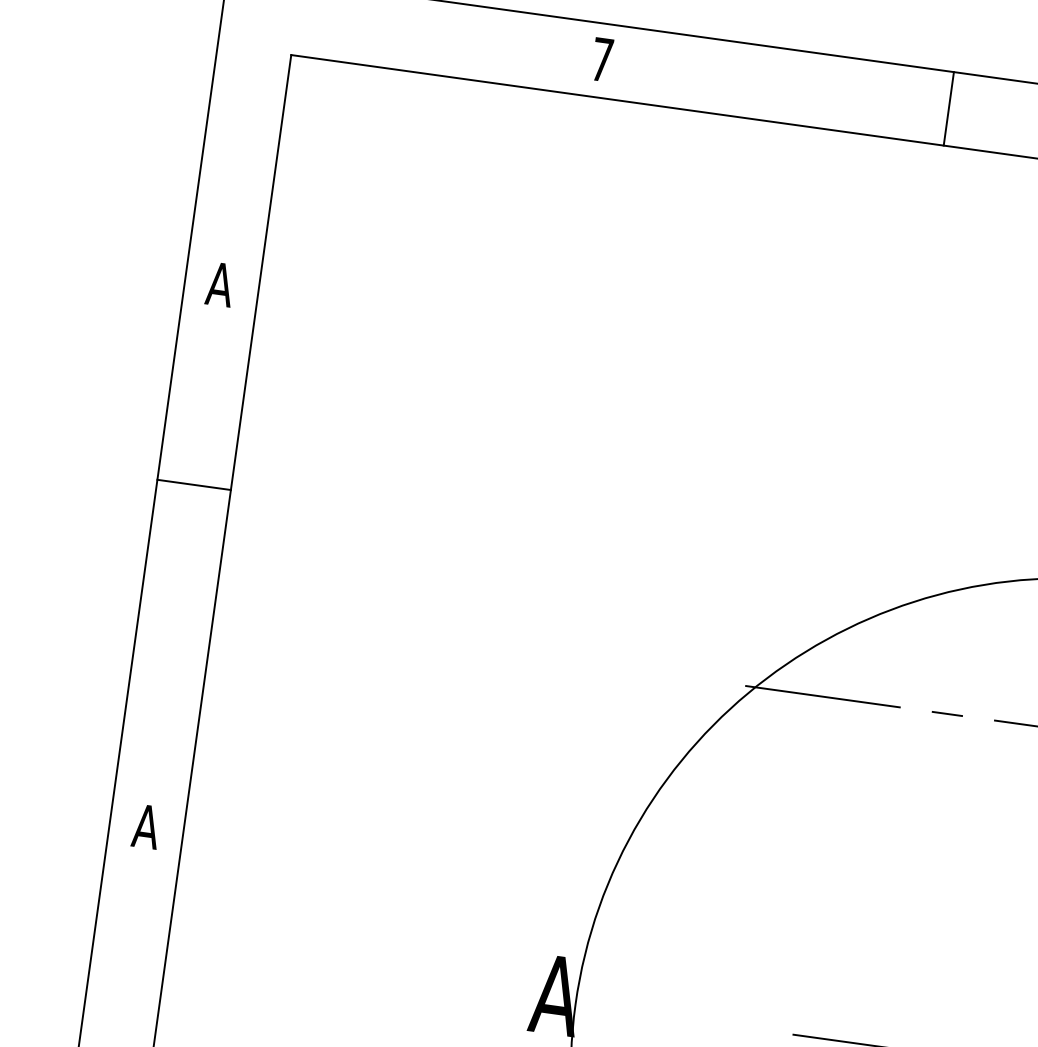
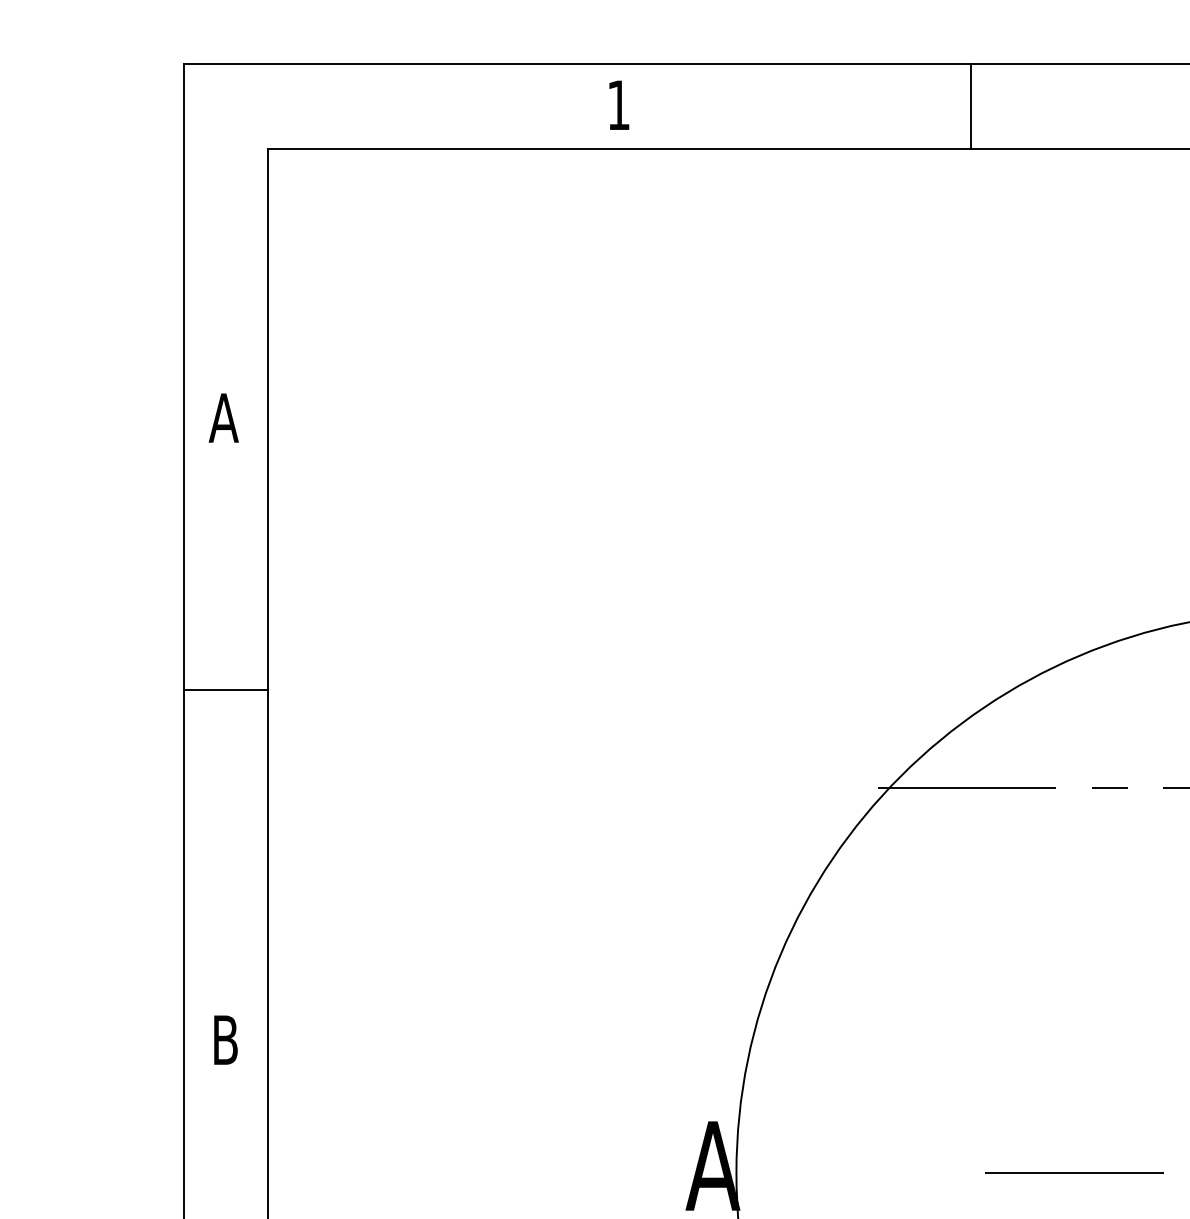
text: (601, 59) -> (618, 104), 7 -> 1
line: (948, 108) -> (970, 106), moved
line: (193, 484) -> (225, 689), moved
text: (146, 826) -> (225, 1039), A -> B

